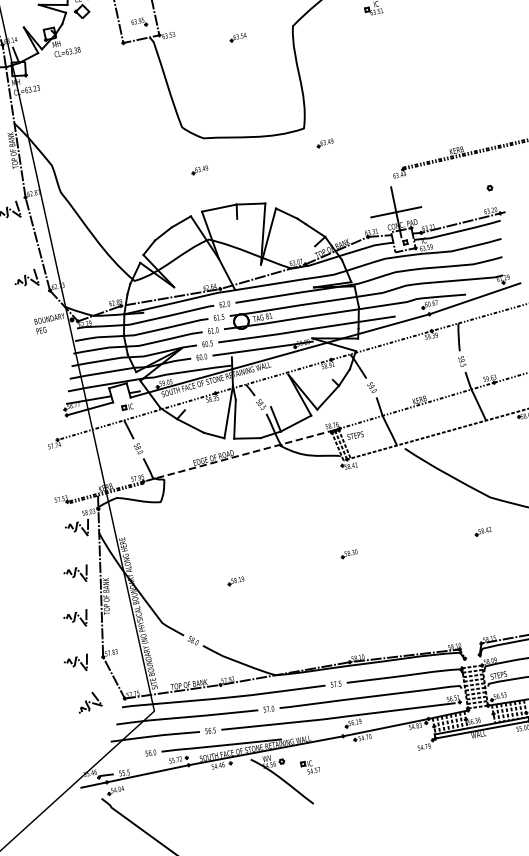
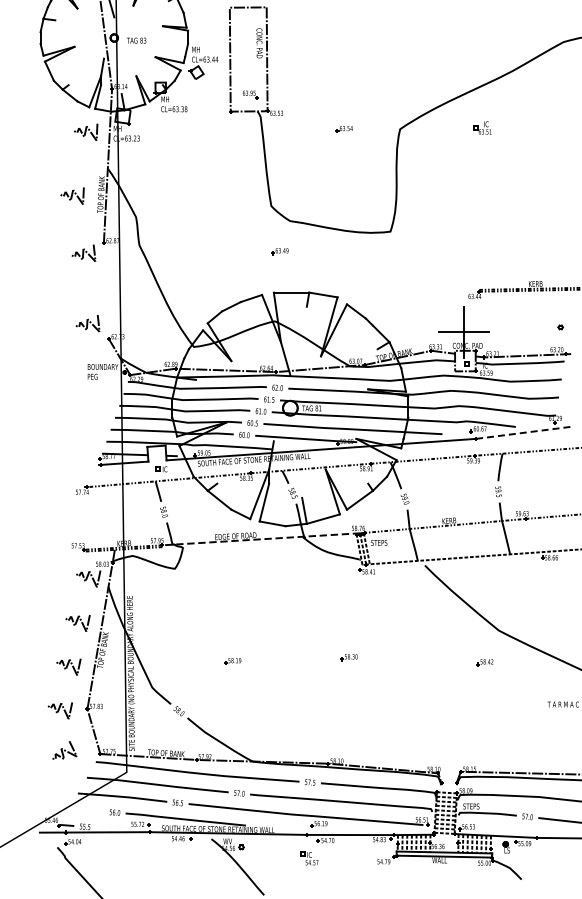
part: (324, 143) -> (407, 250), removed
line: (37, 244) -> (106, 291), removed
line: (474, 298) -> (523, 432), solid -> dashed
part: (310, 767) -> (309, 858), moved

